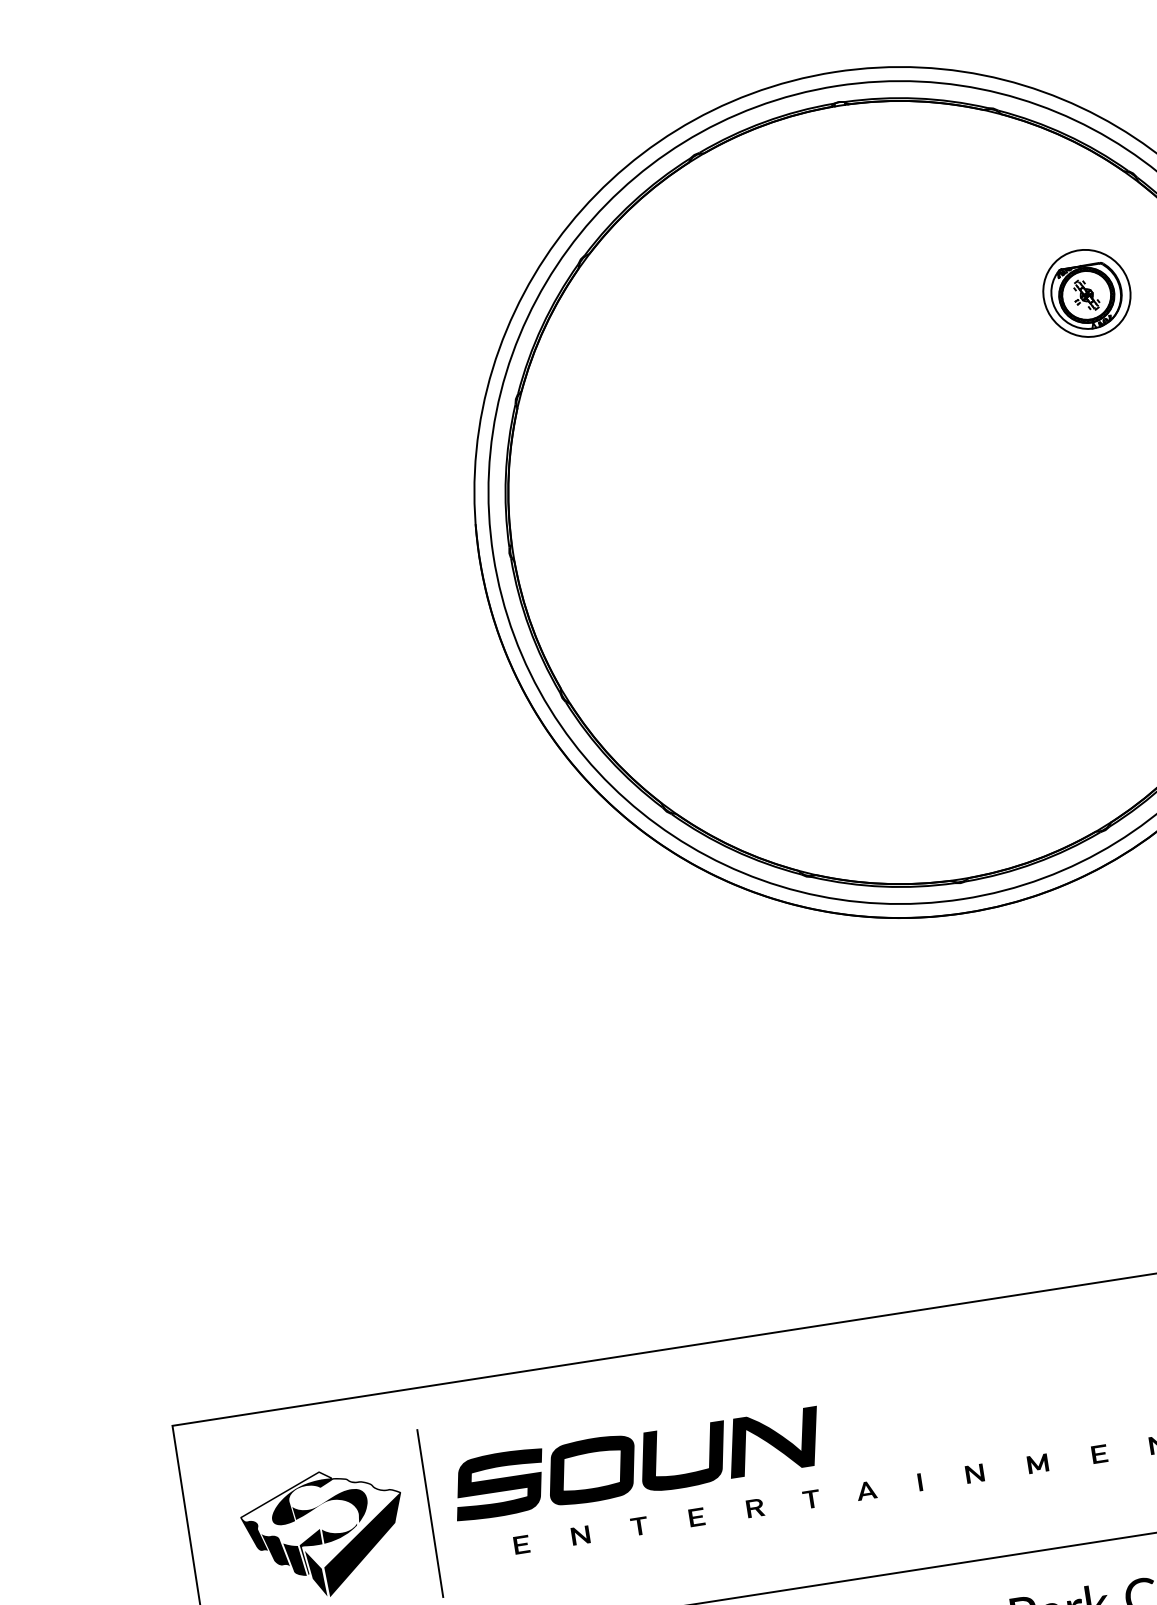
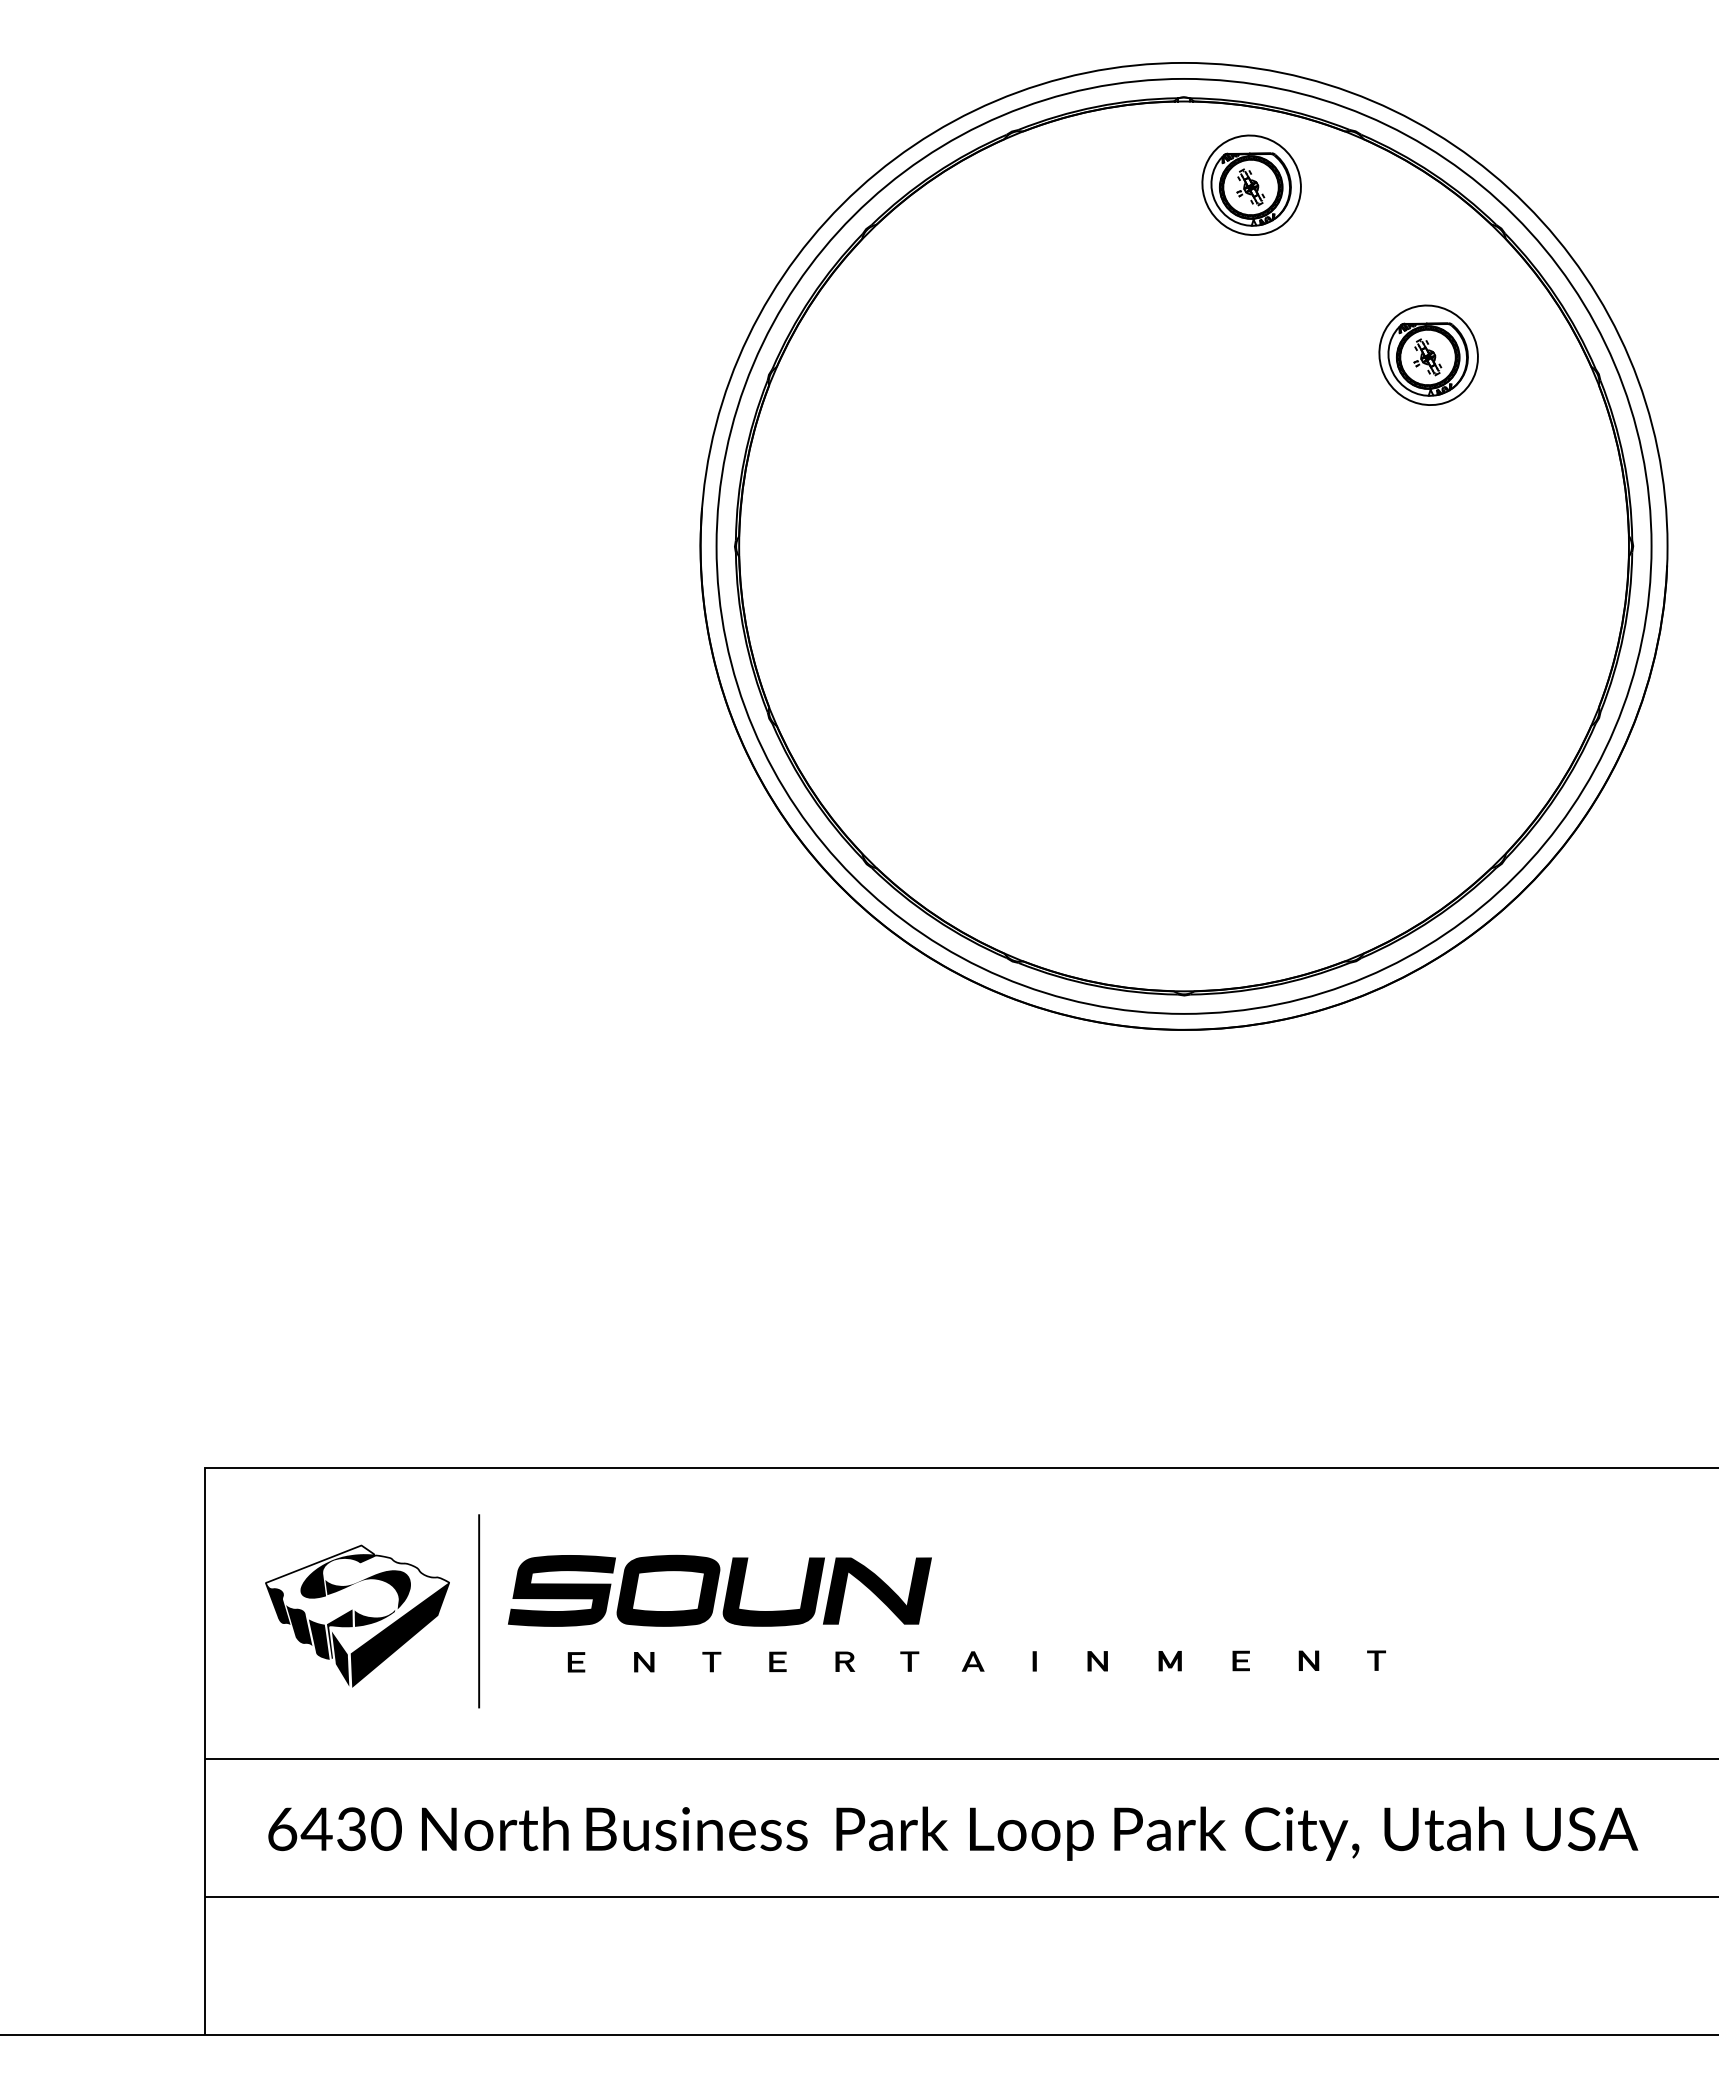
part: (909, 168) -> (1251, 184), added

